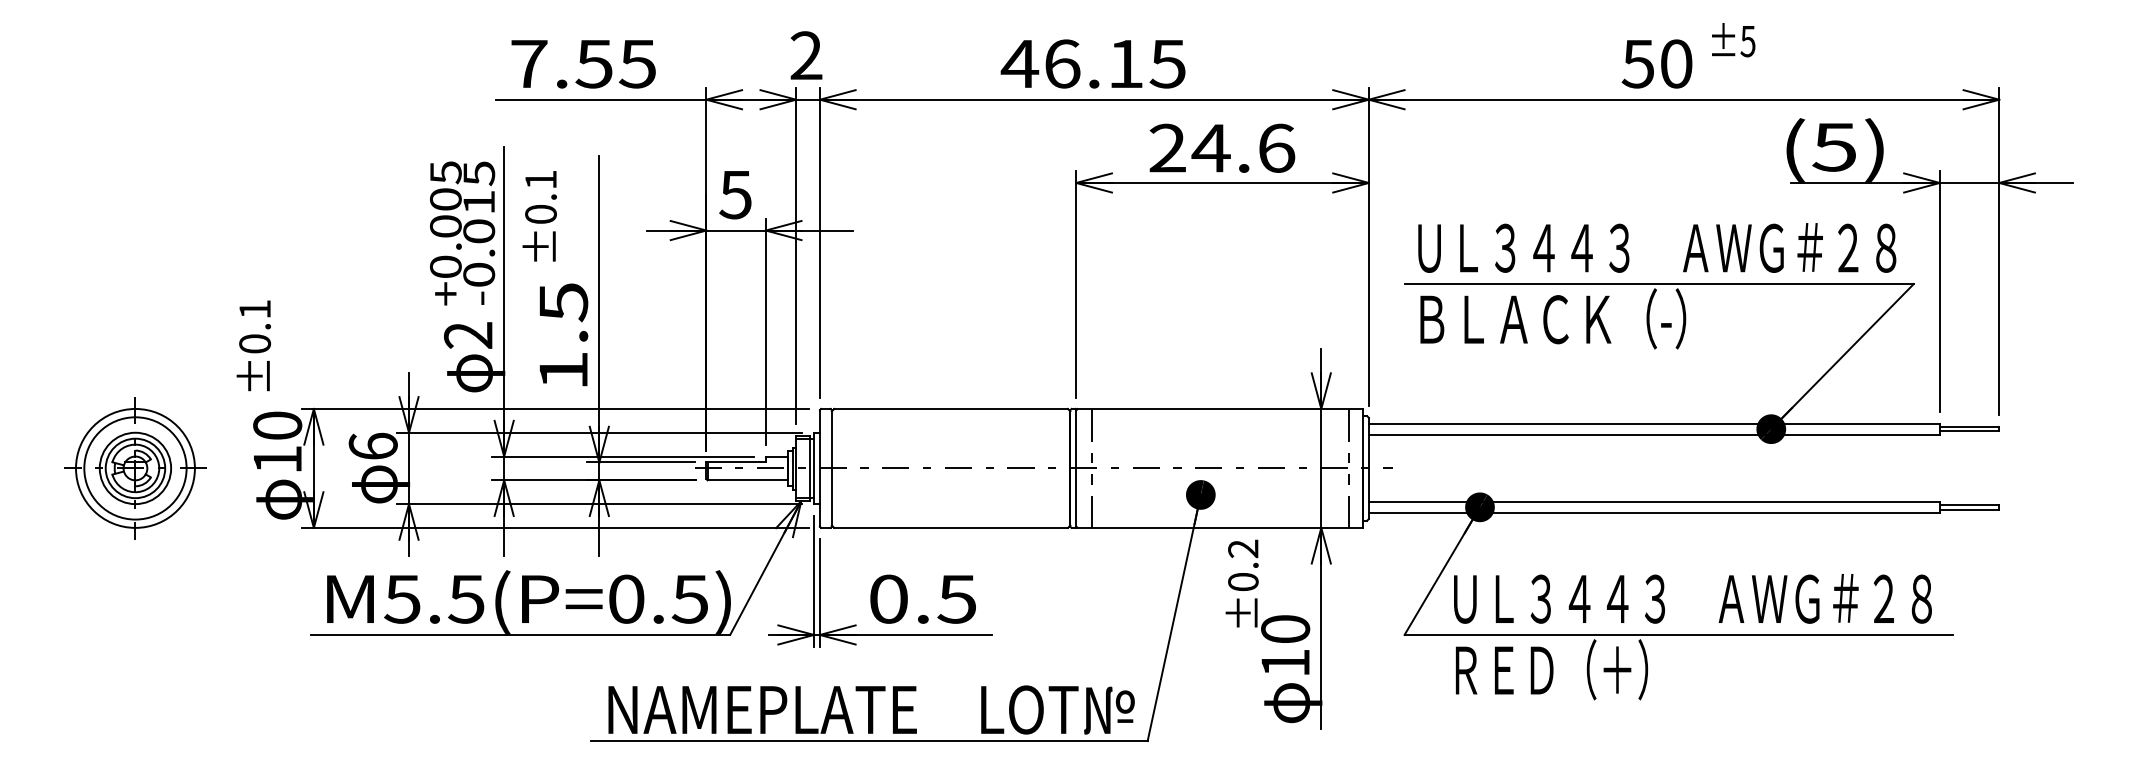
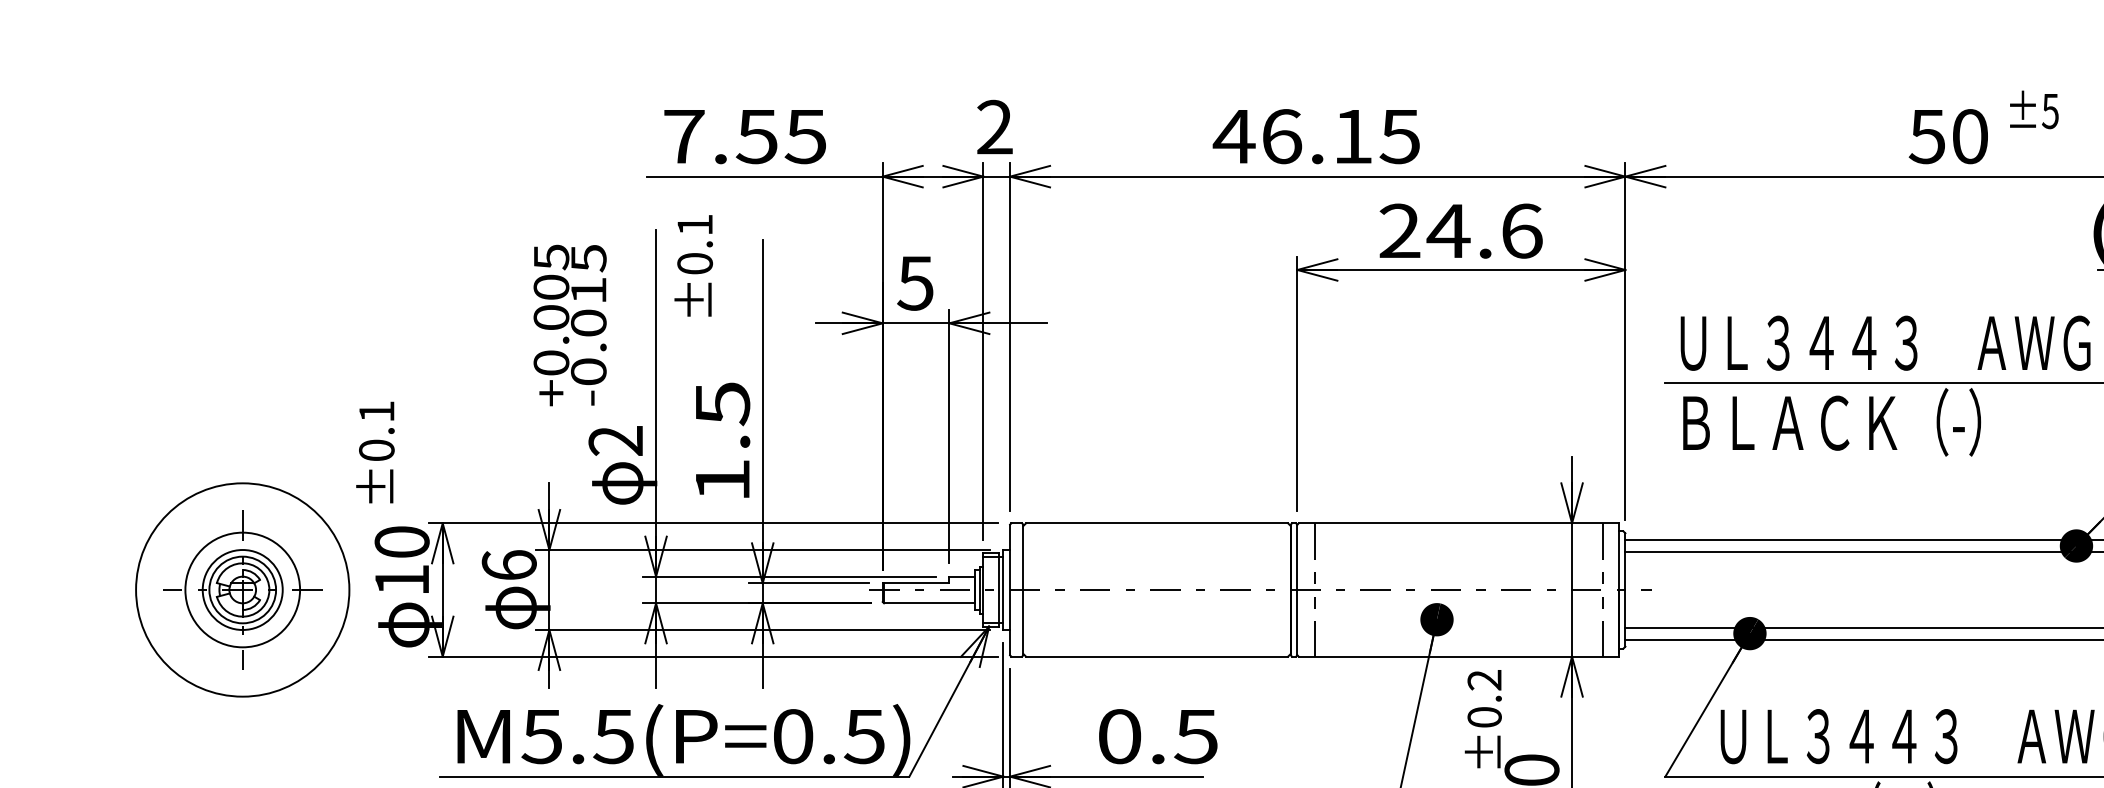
text: (539, 216) -> (693, 266), moved
text: (462, 233) -> (570, 325), moved
circle: (135, 467) -> (242, 588), size x1.6
text: (922, 598) -> (1157, 735), moved

